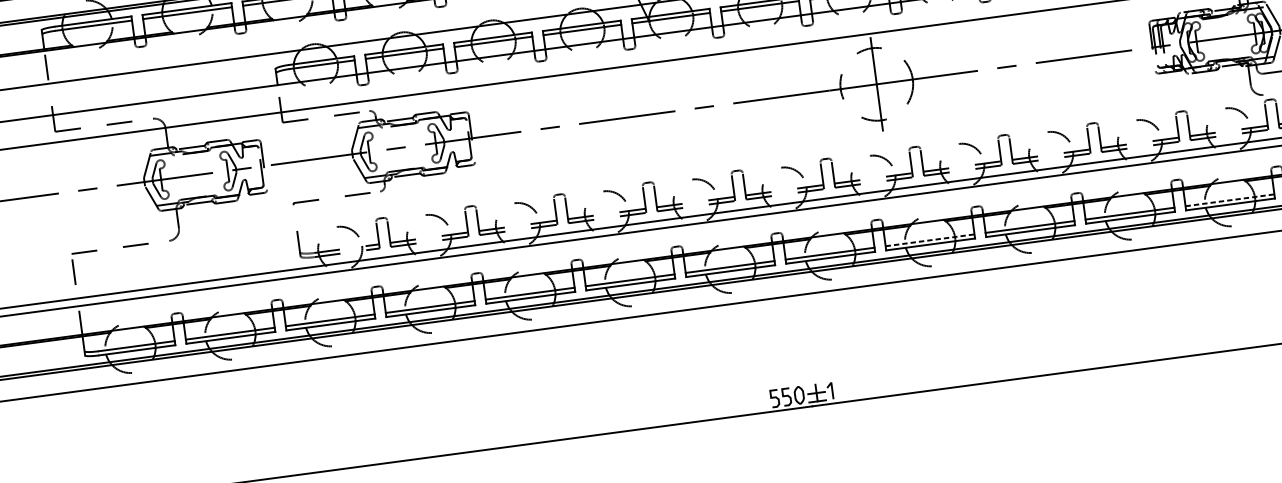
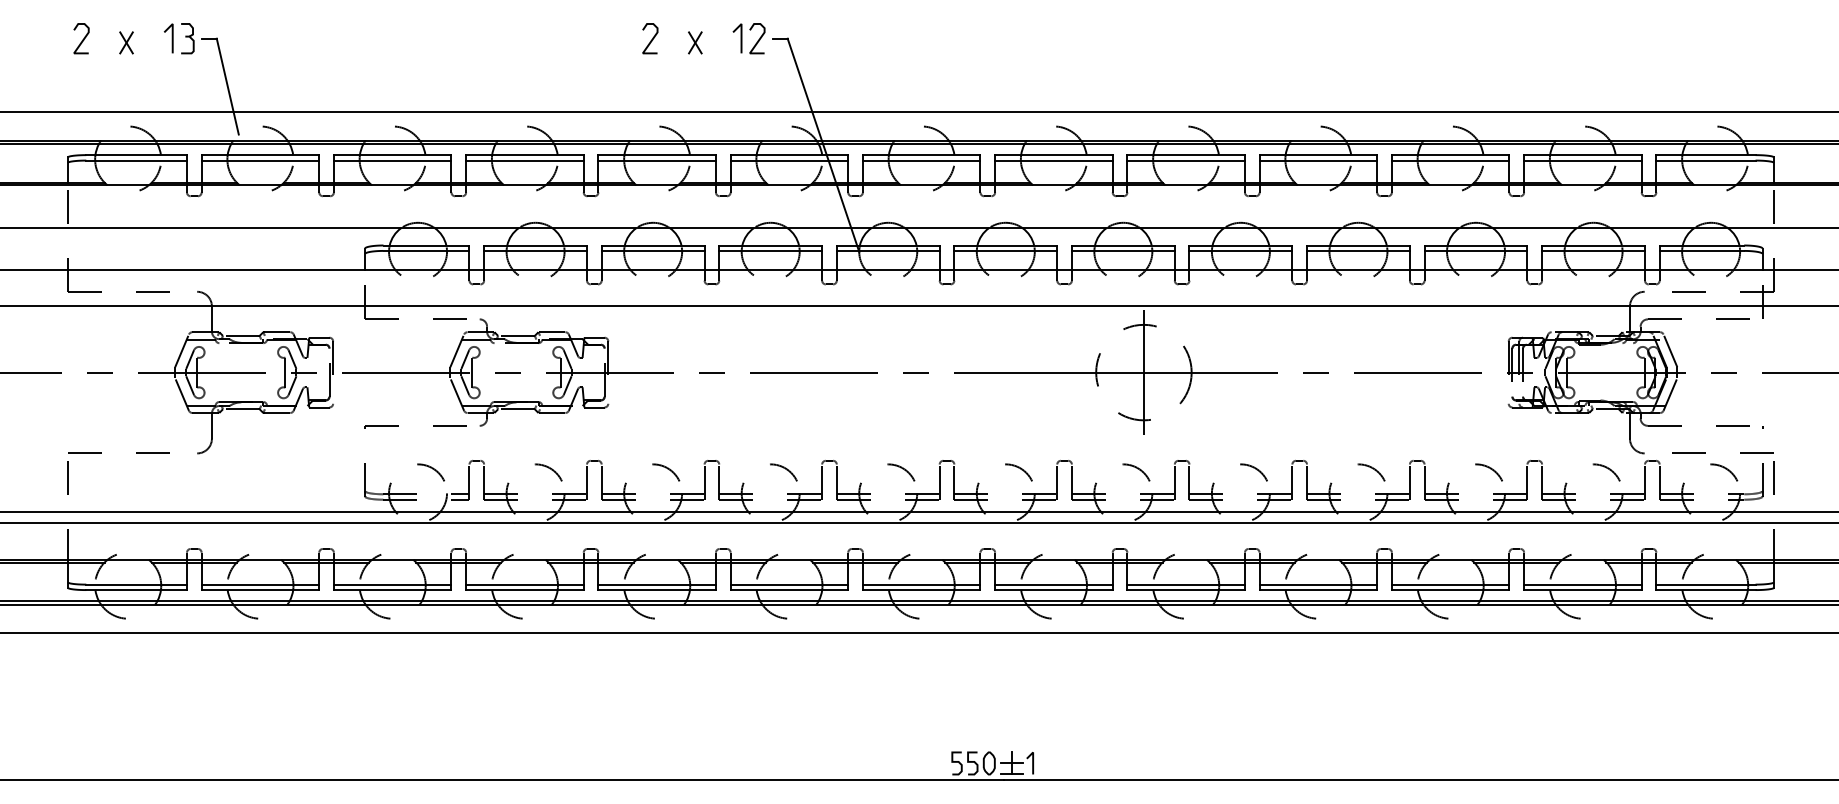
line: (1229, 200) -> (1582, 584), dashed -> solid
line: (930, 240) -> (1186, 584), dashed -> solid

